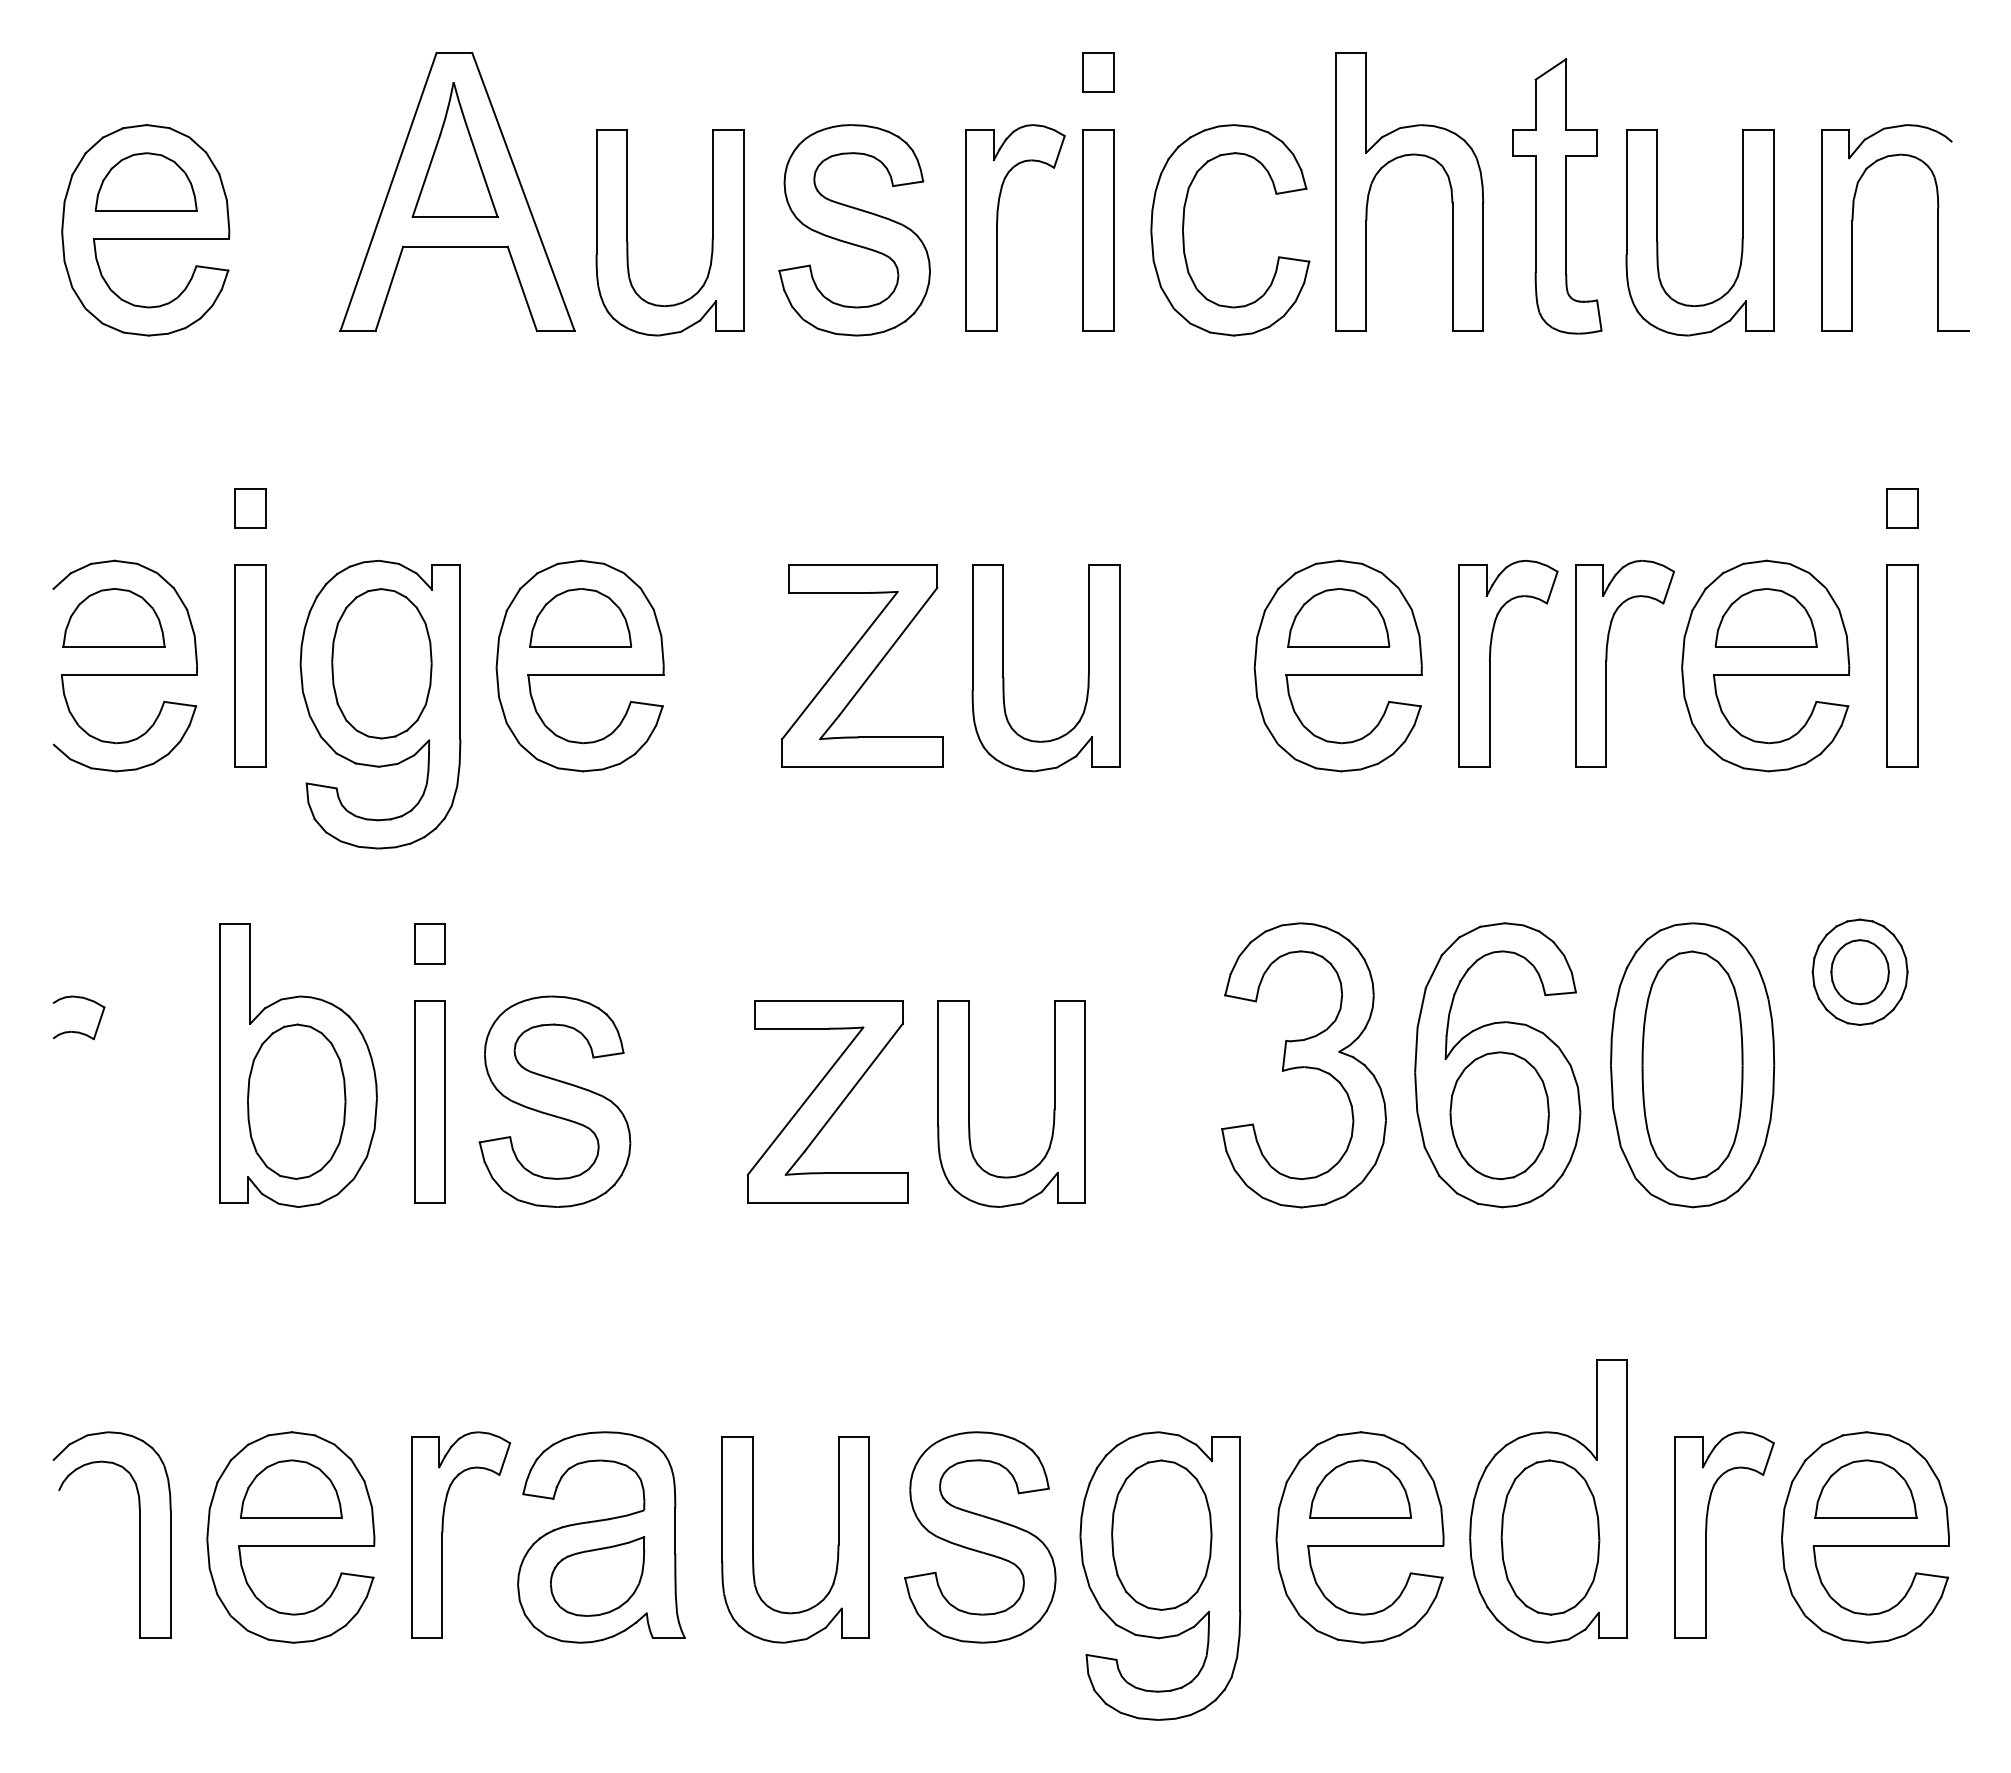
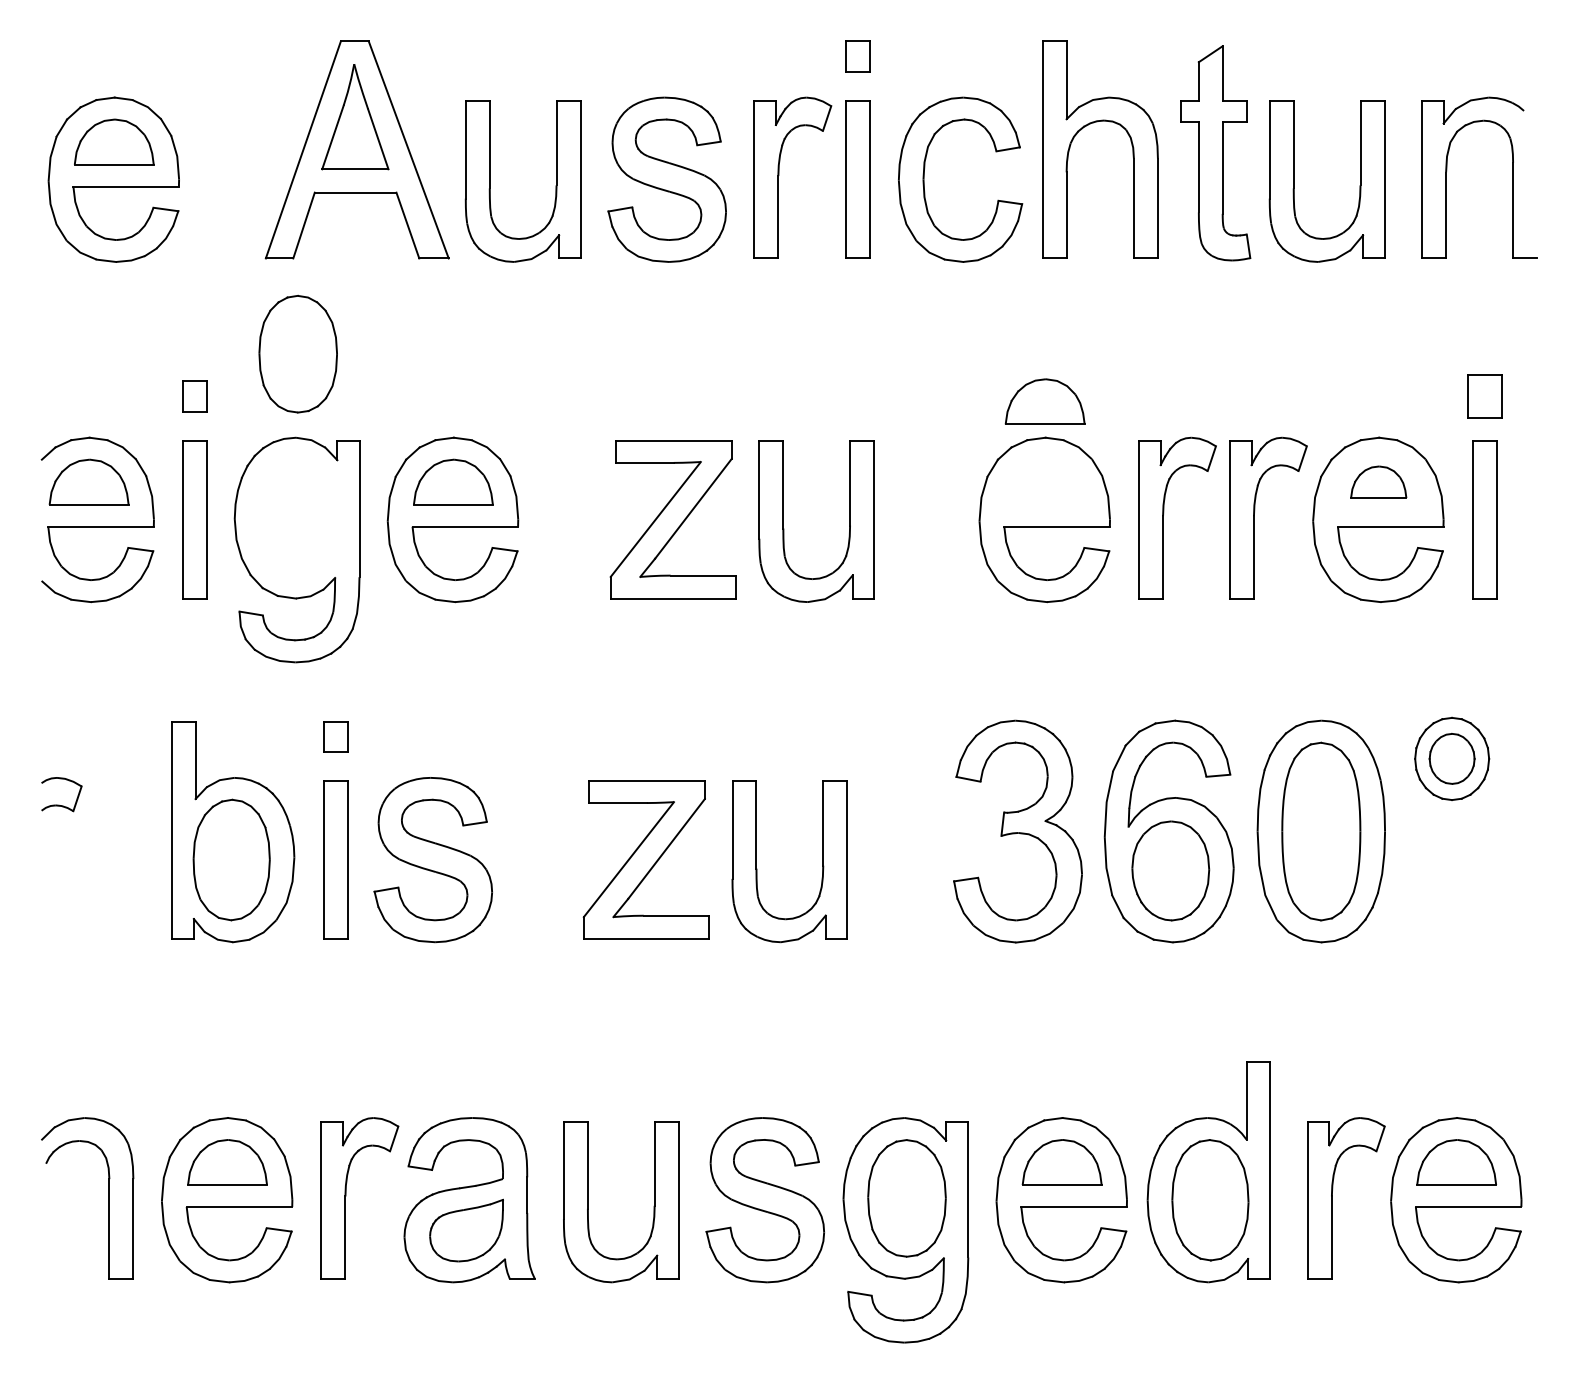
part: (1902, 508) -> (1485, 396), size x1.4
part: (1338, 617) -> (1044, 401), moved
part: (1765, 617) -> (1378, 482), size x0.7
part: (381, 663) -> (297, 354), moved

